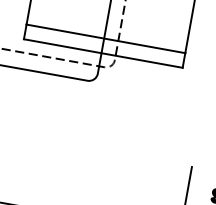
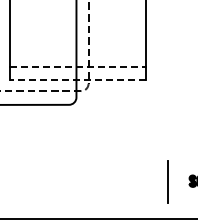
line: (105, 38) -> (77, 67), solid -> dashed
line: (102, 52) -> (77, 79), solid -> dashed

